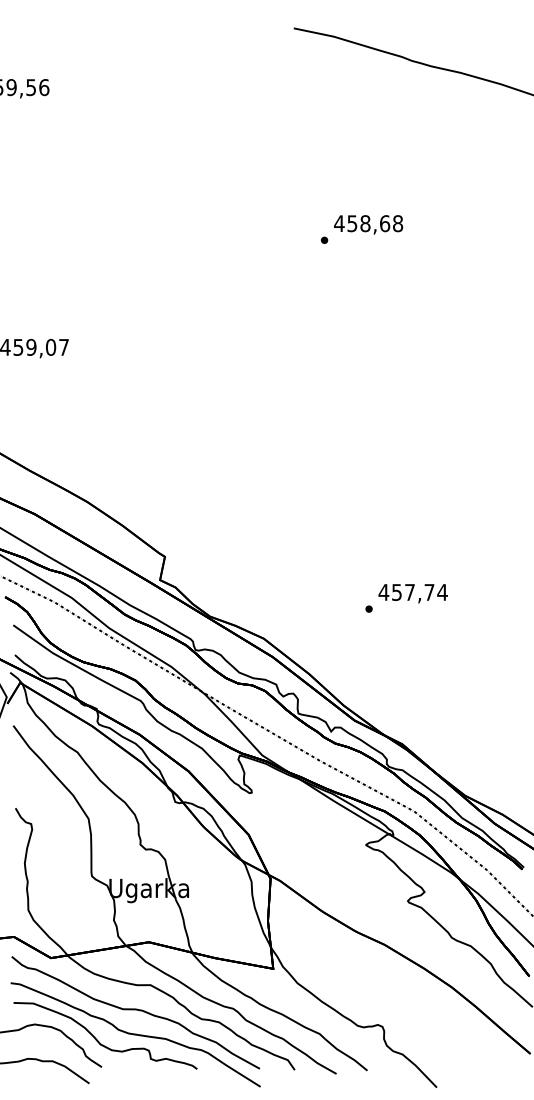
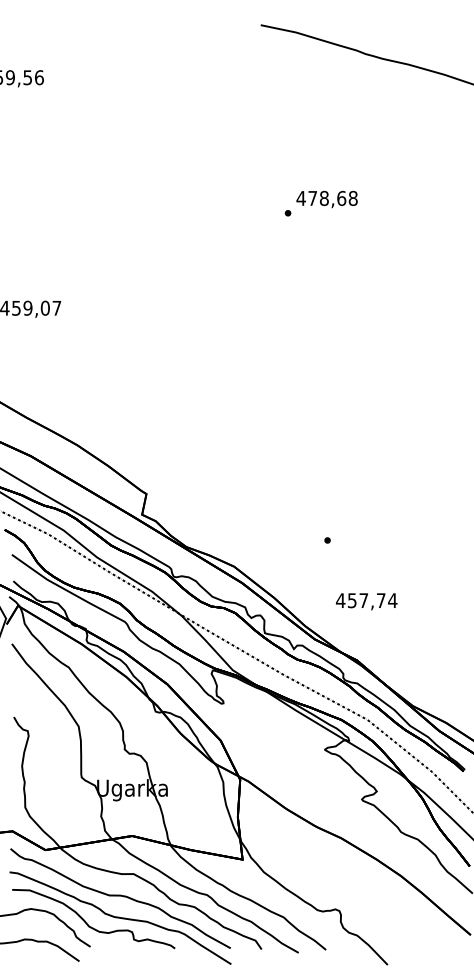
text: (352, 223) -> (312, 198), 458,68 -> 478,68
text: (412, 593) -> (366, 601), moved

